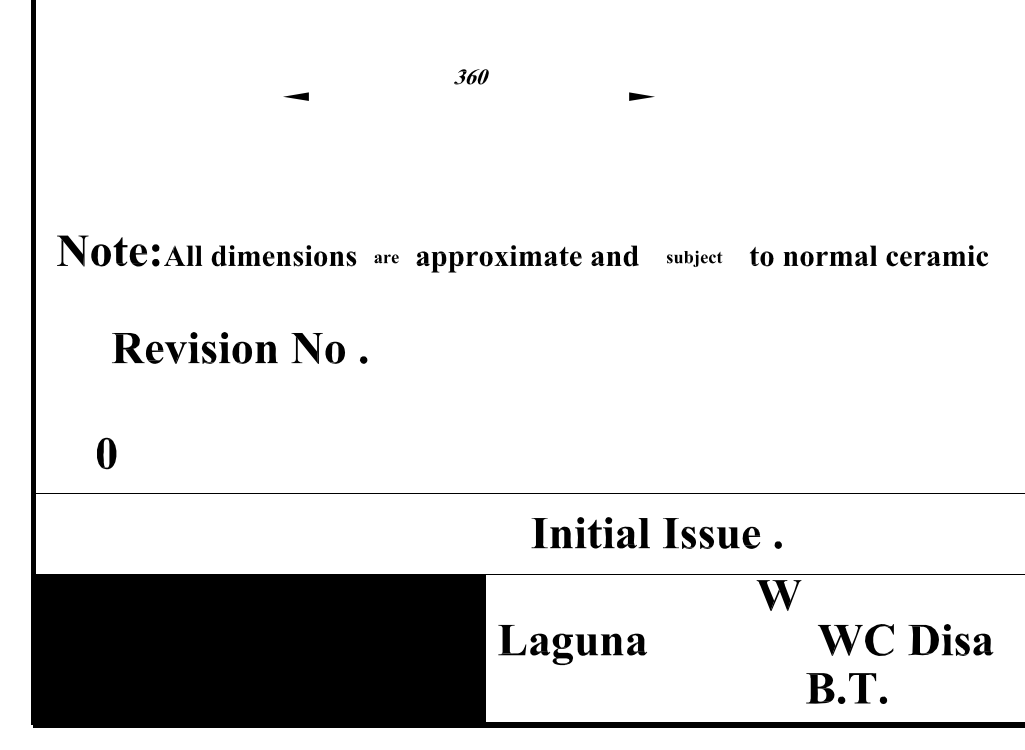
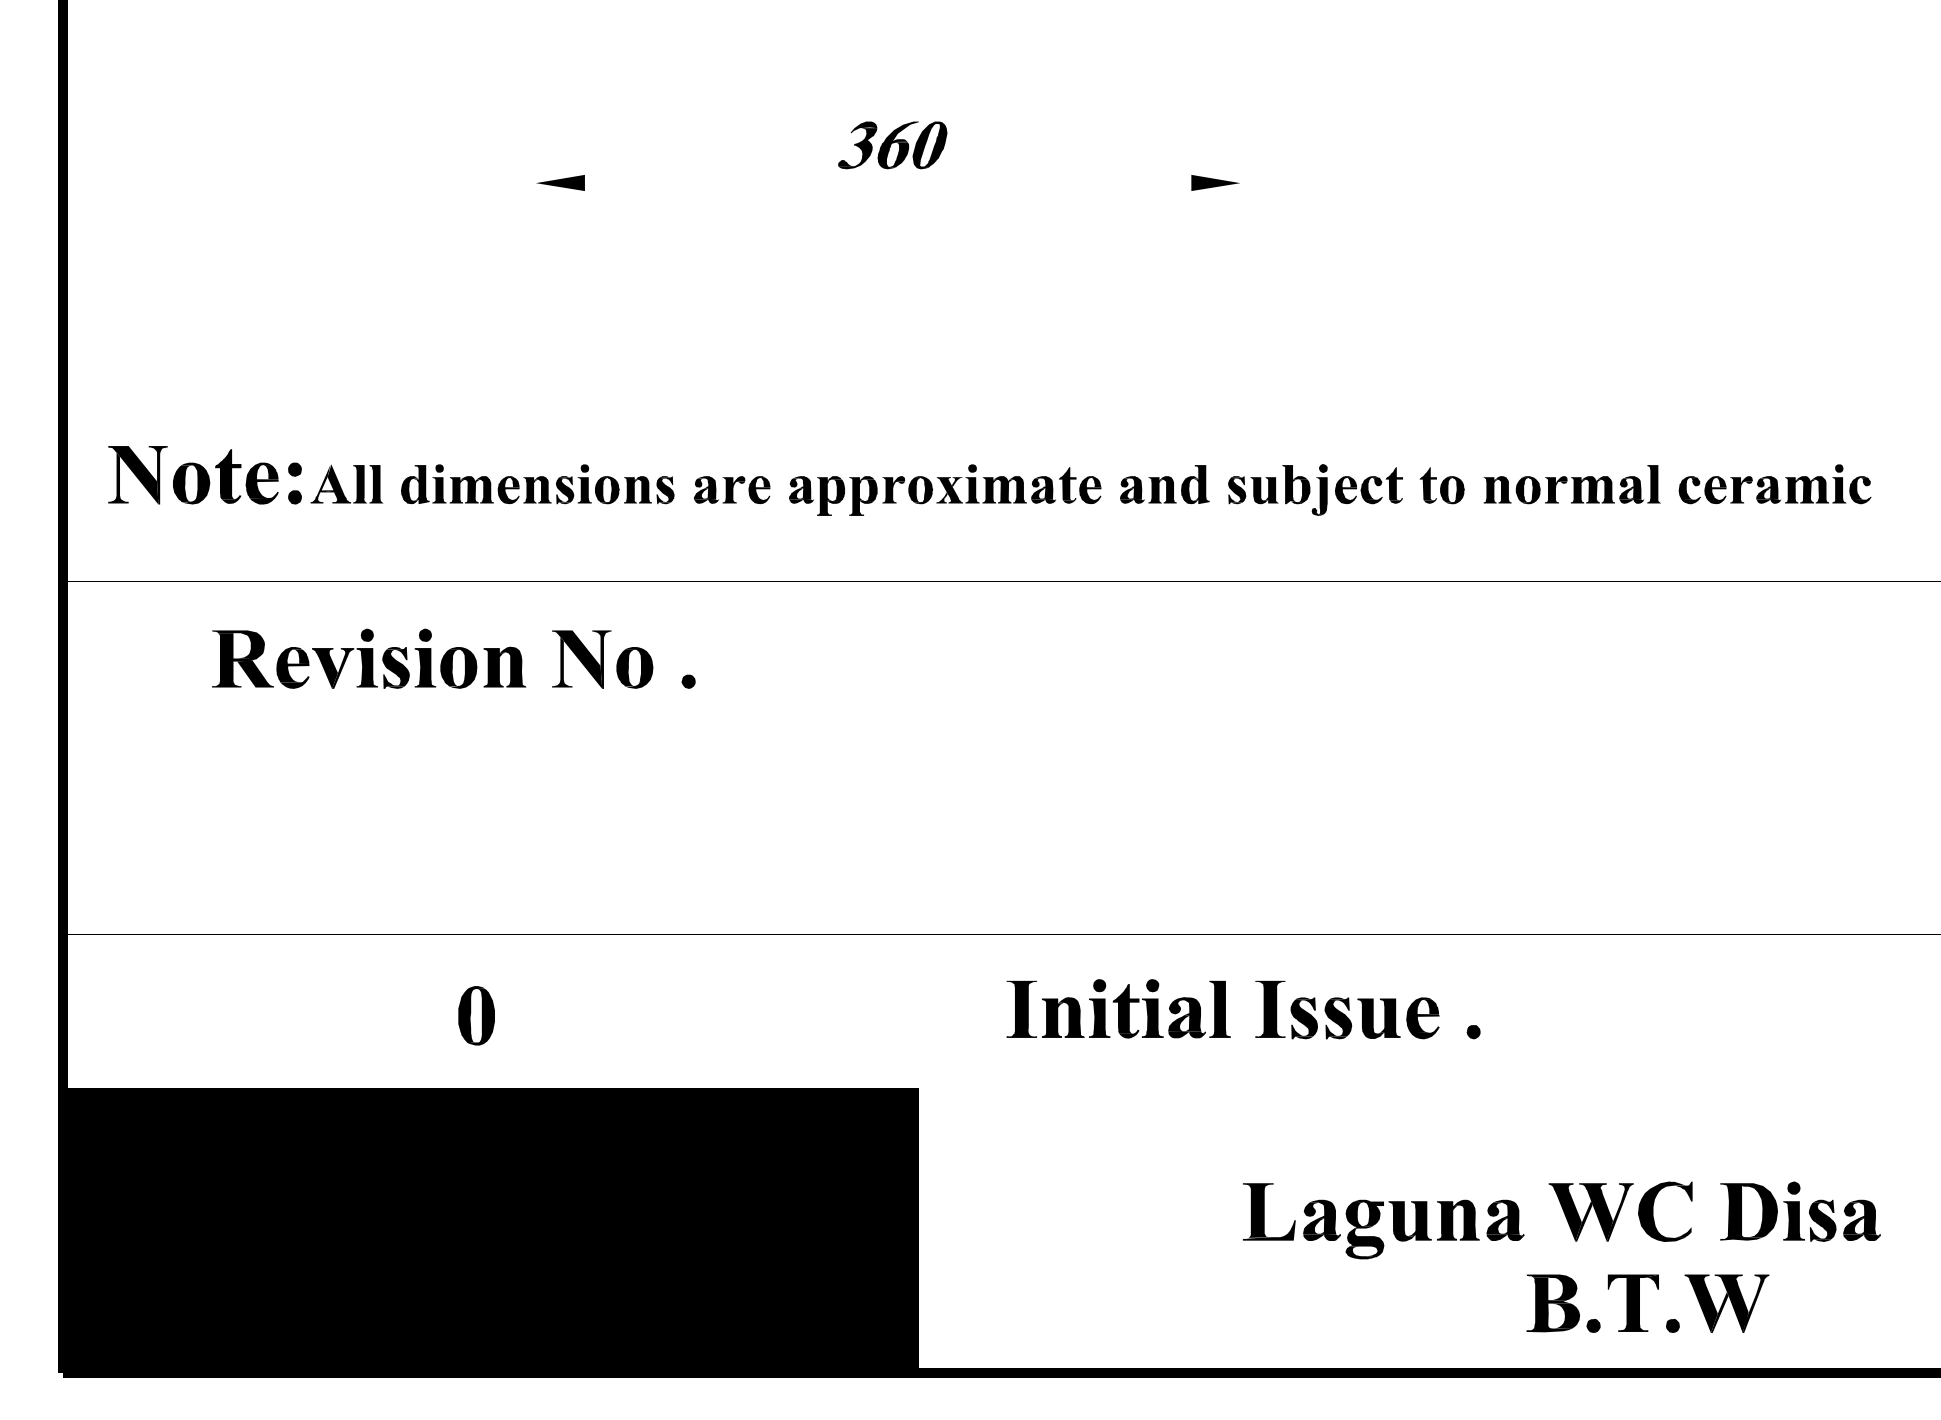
part: (471, 76) -> (892, 144), size x1.67
part: (386, 258) -> (731, 489), size x1.67
part: (694, 258) -> (1315, 489), size x1.67
part: (106, 453) -> (476, 1015), moved
part: (778, 595) -> (1726, 1303), moved
part: (572, 644) -> (1383, 1220), moved

